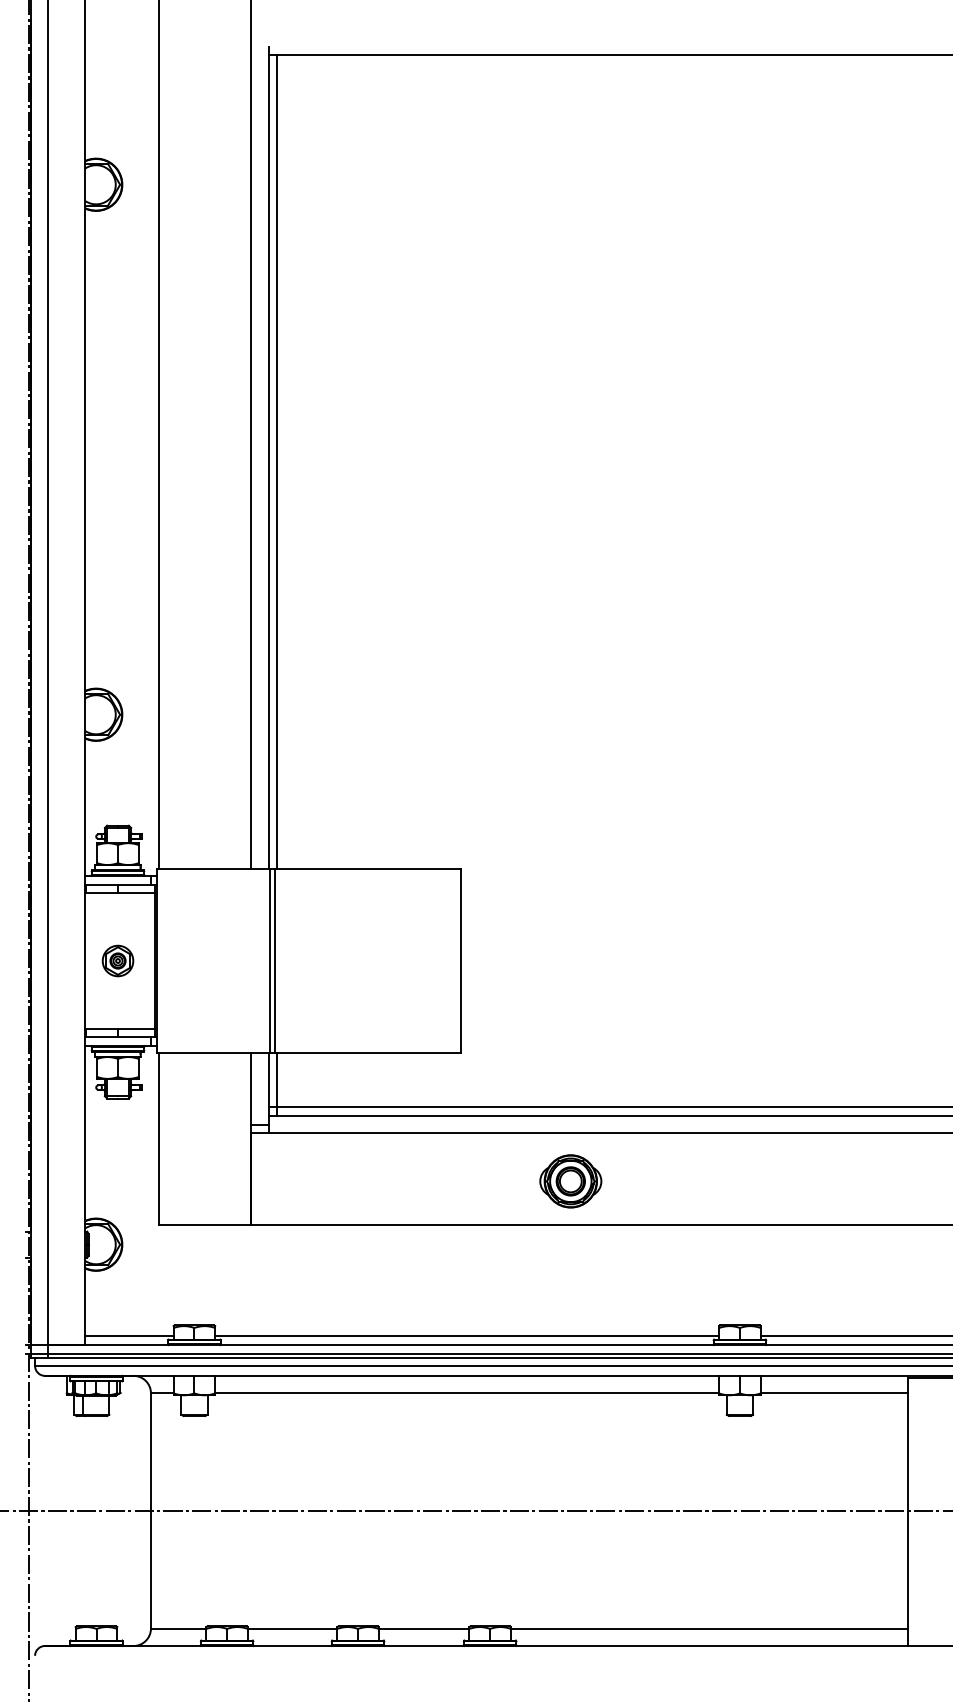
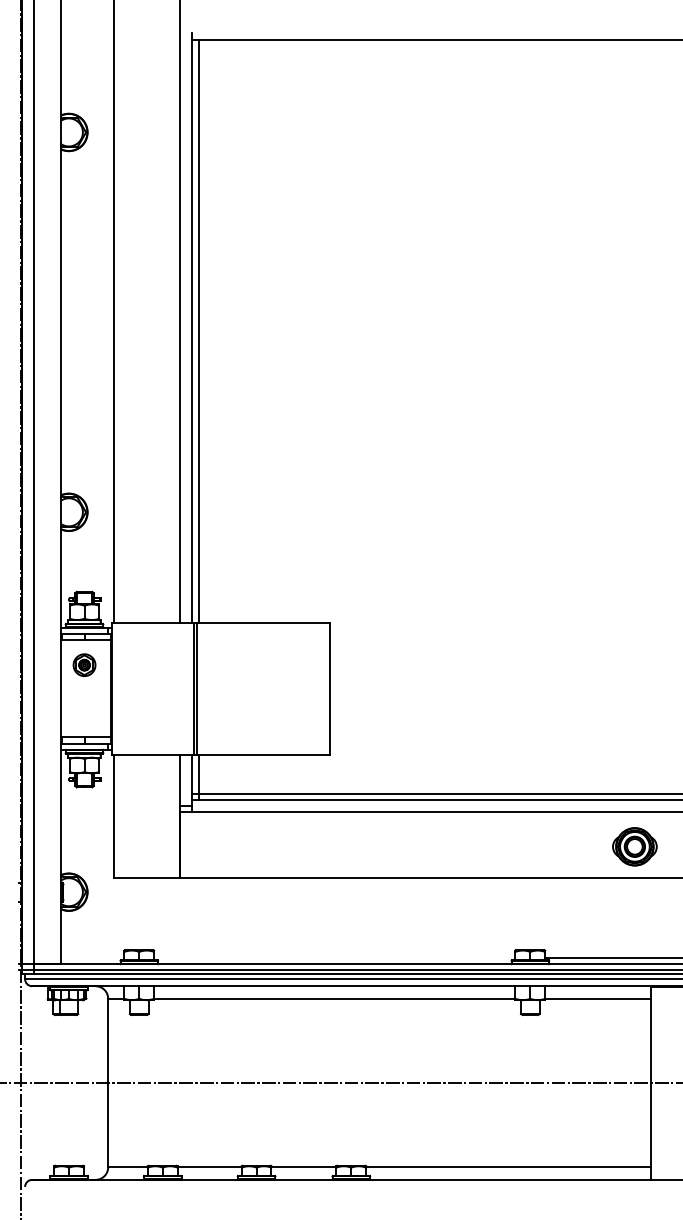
part: (117, 960) -> (84, 664), moved
part: (570, 1181) -> (634, 846), moved
line: (129, 1336) -> (92, 958), removed
line: (467, 1336) -> (335, 958), removed

